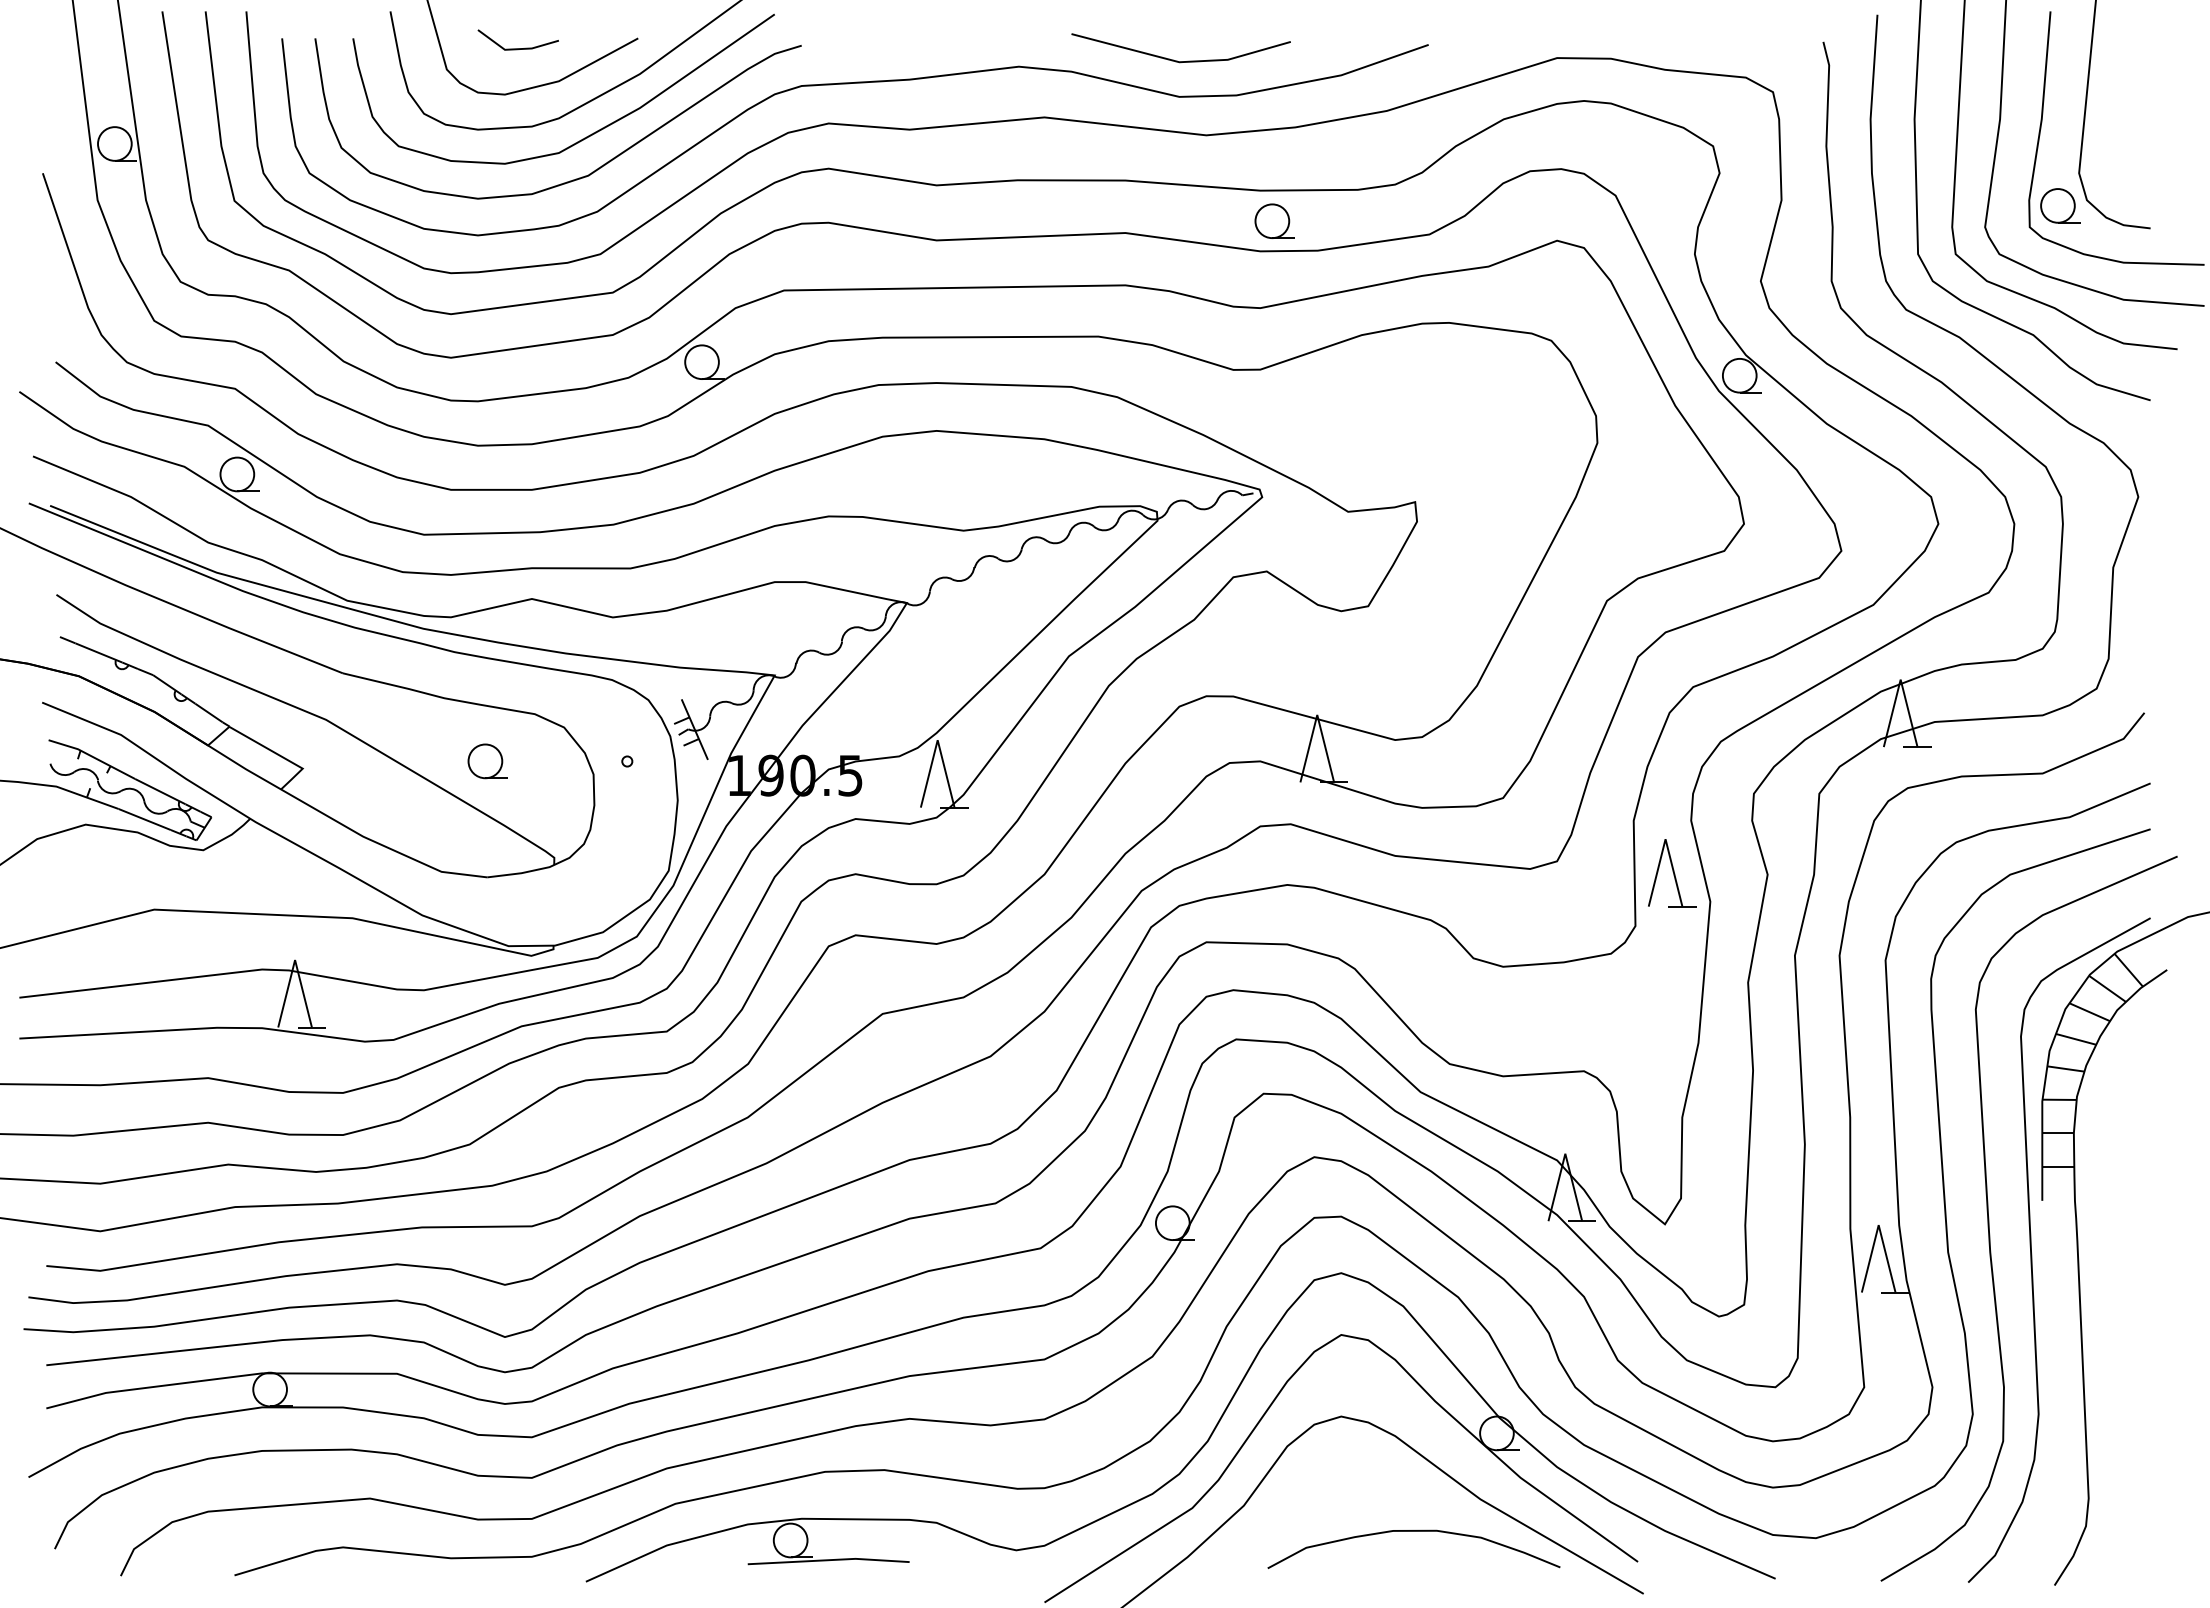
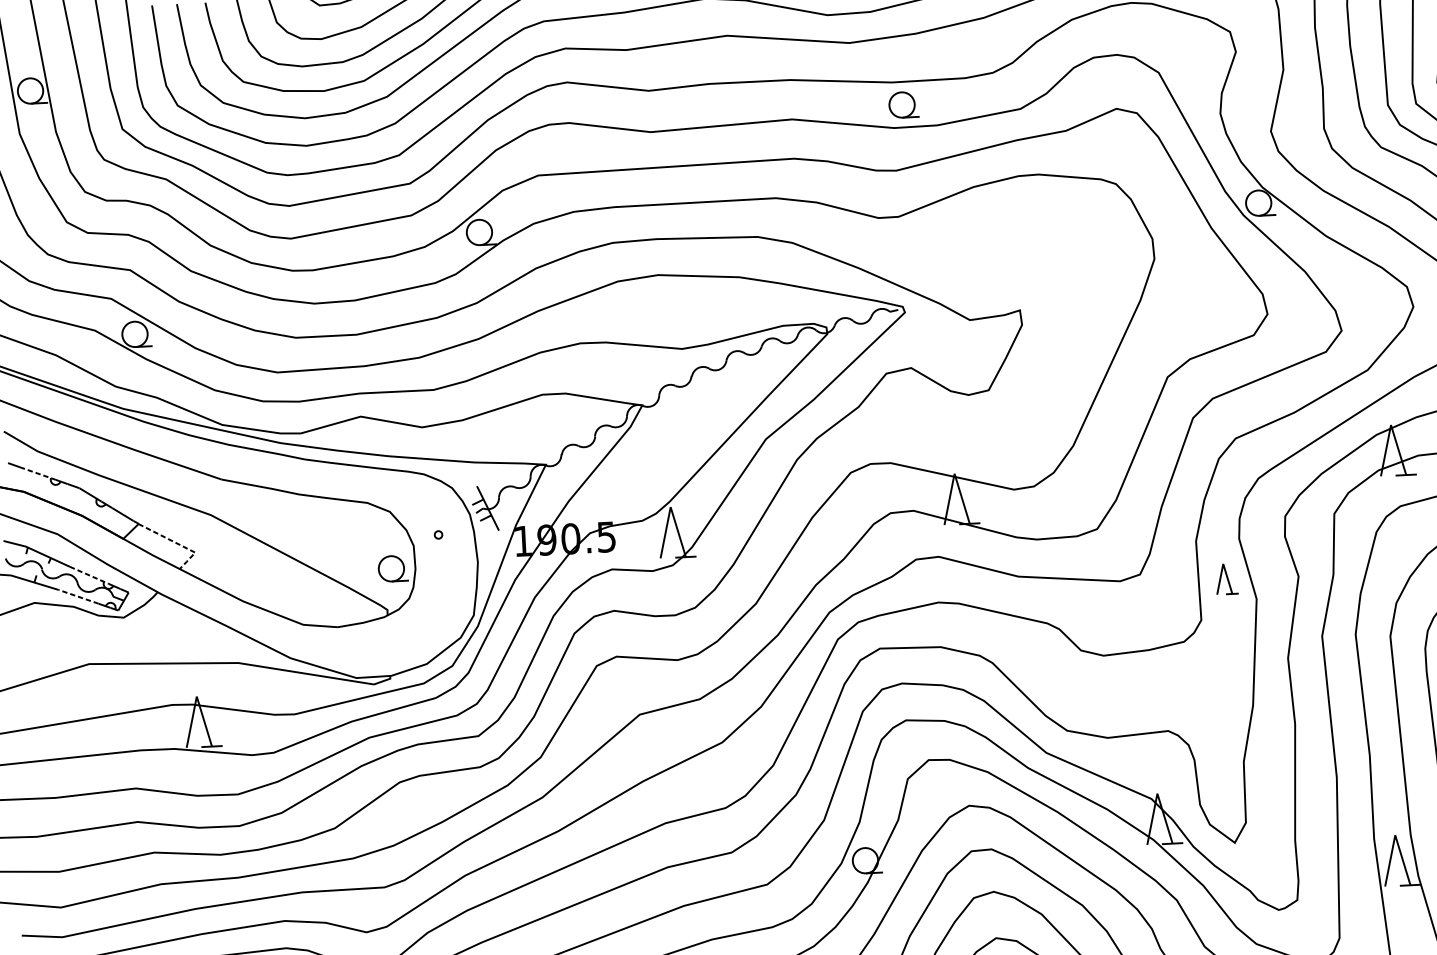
line: (99, 653) -> (38, 473), solid -> dashed
line: (280, 755) -> (178, 543), solid -> dashed
part: (487, 761) -> (393, 568), moved
line: (160, 791) -> (89, 575), solid -> dashed
line: (144, 819) -> (78, 596), solid -> dashed
part: (1672, 873) -> (1227, 579), size x0.6

